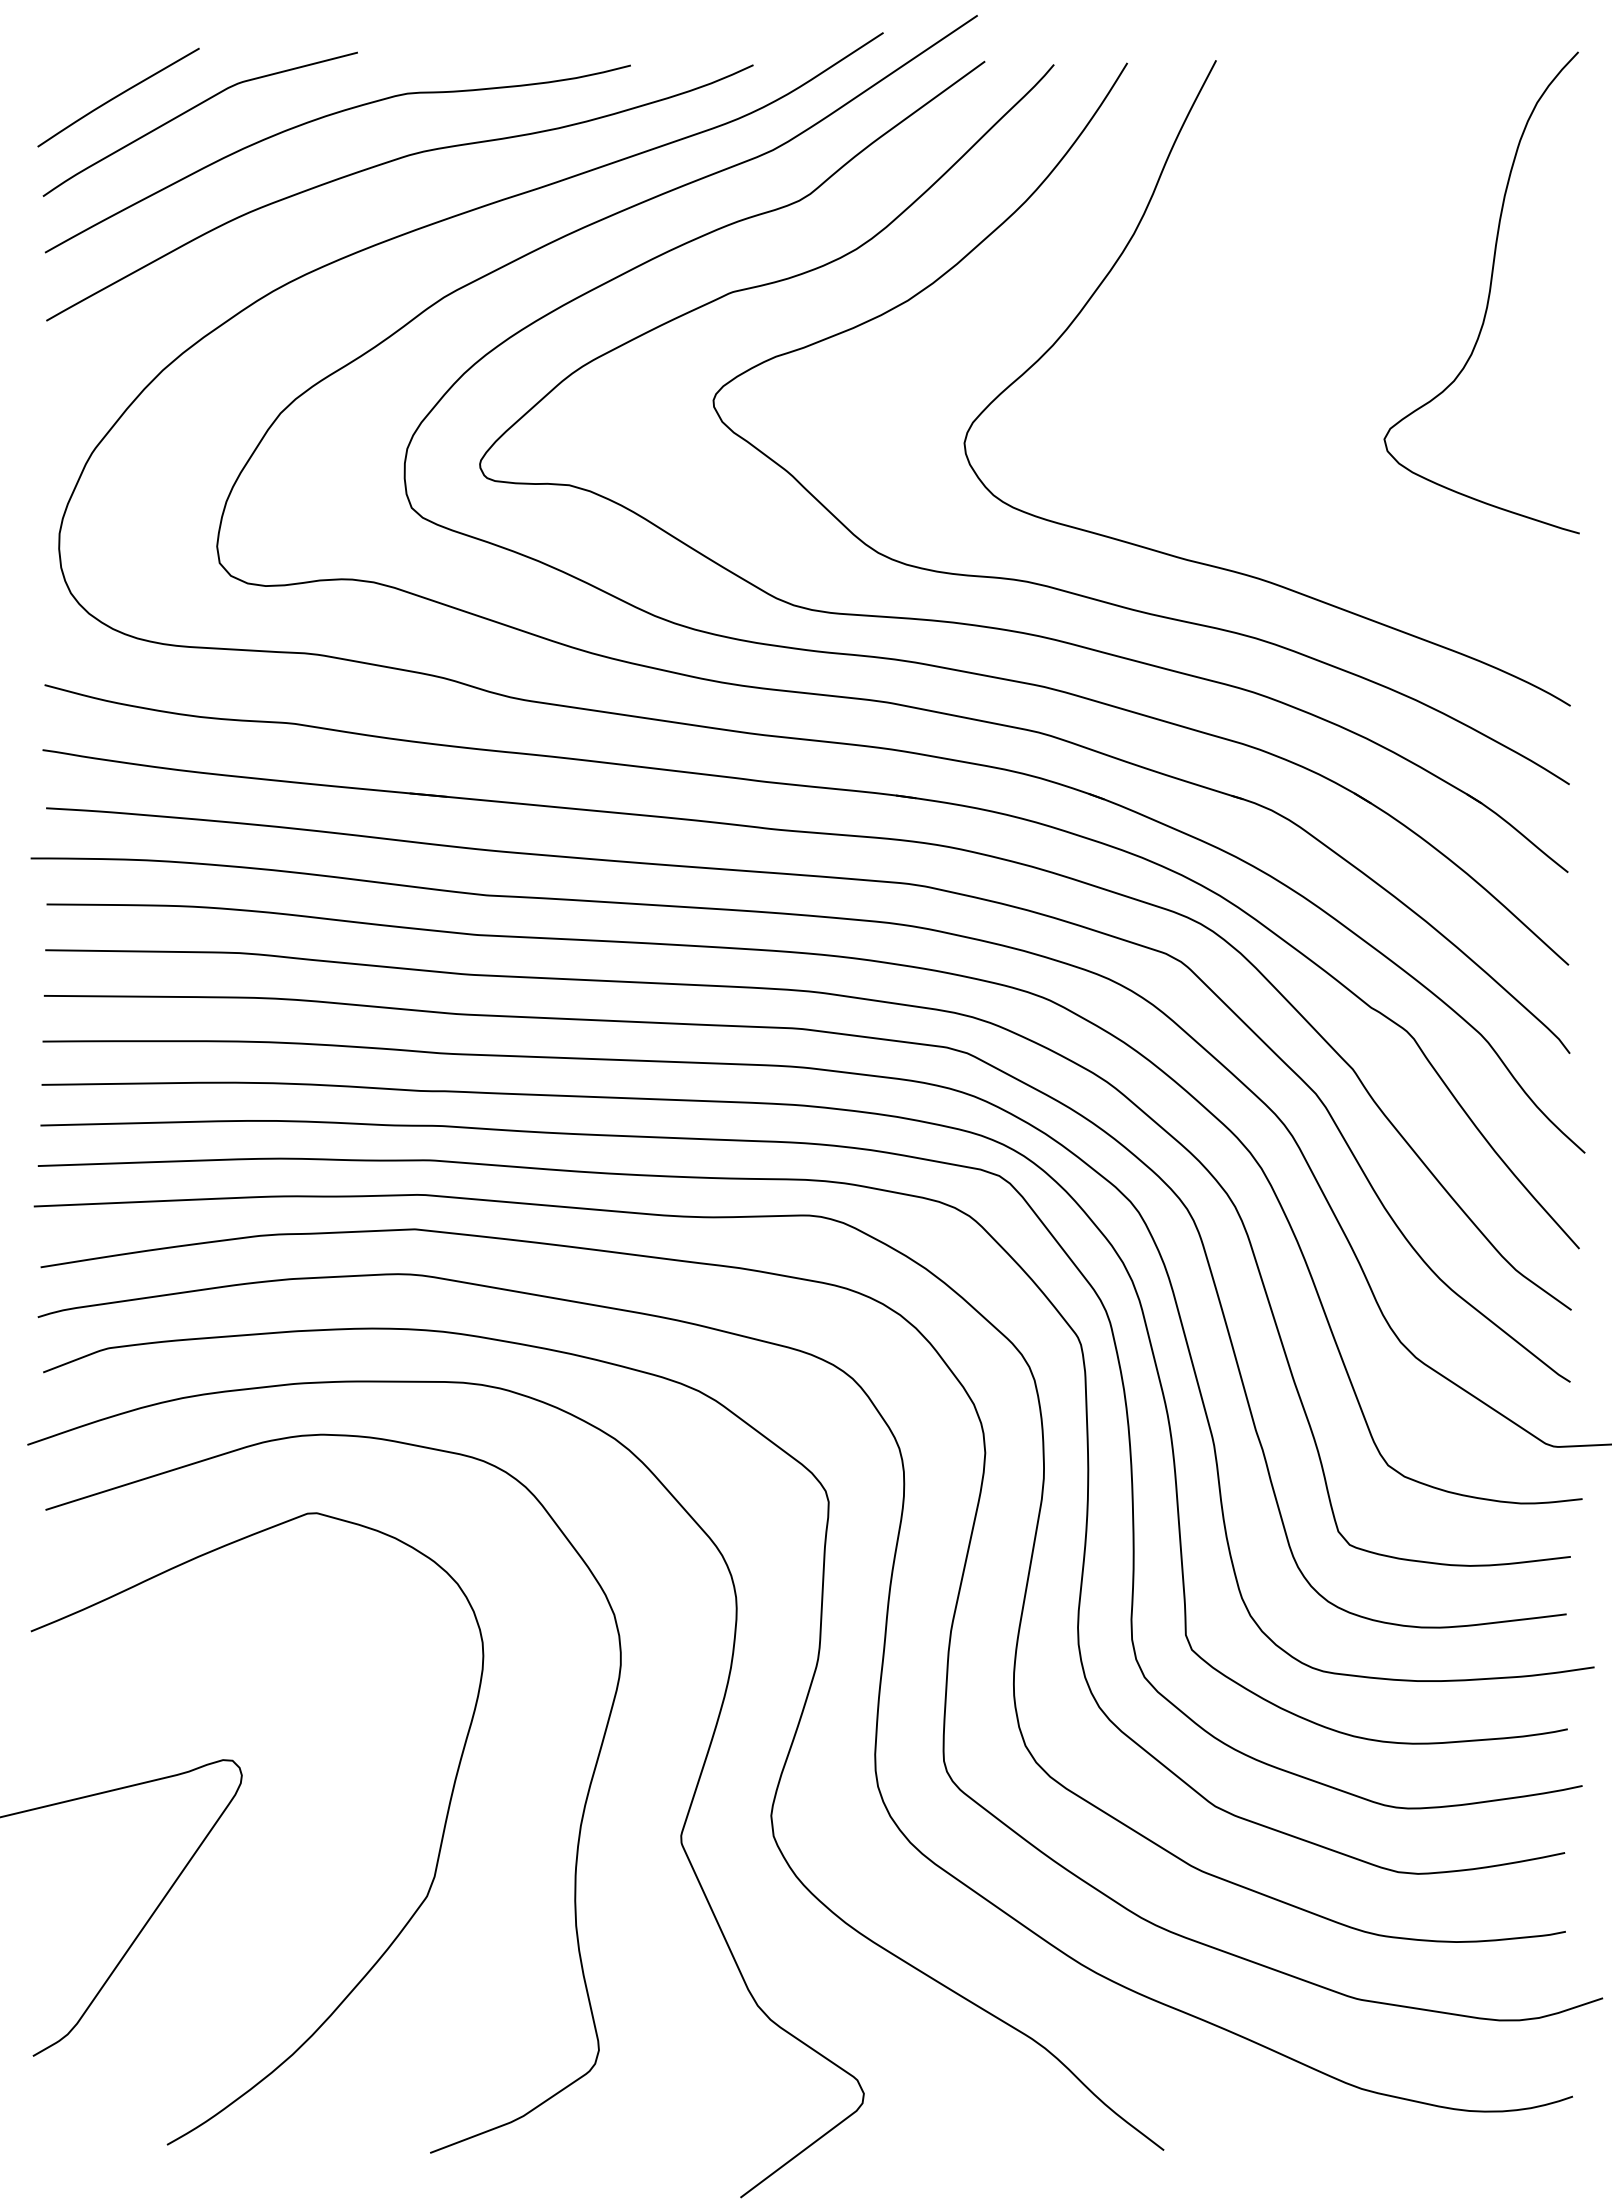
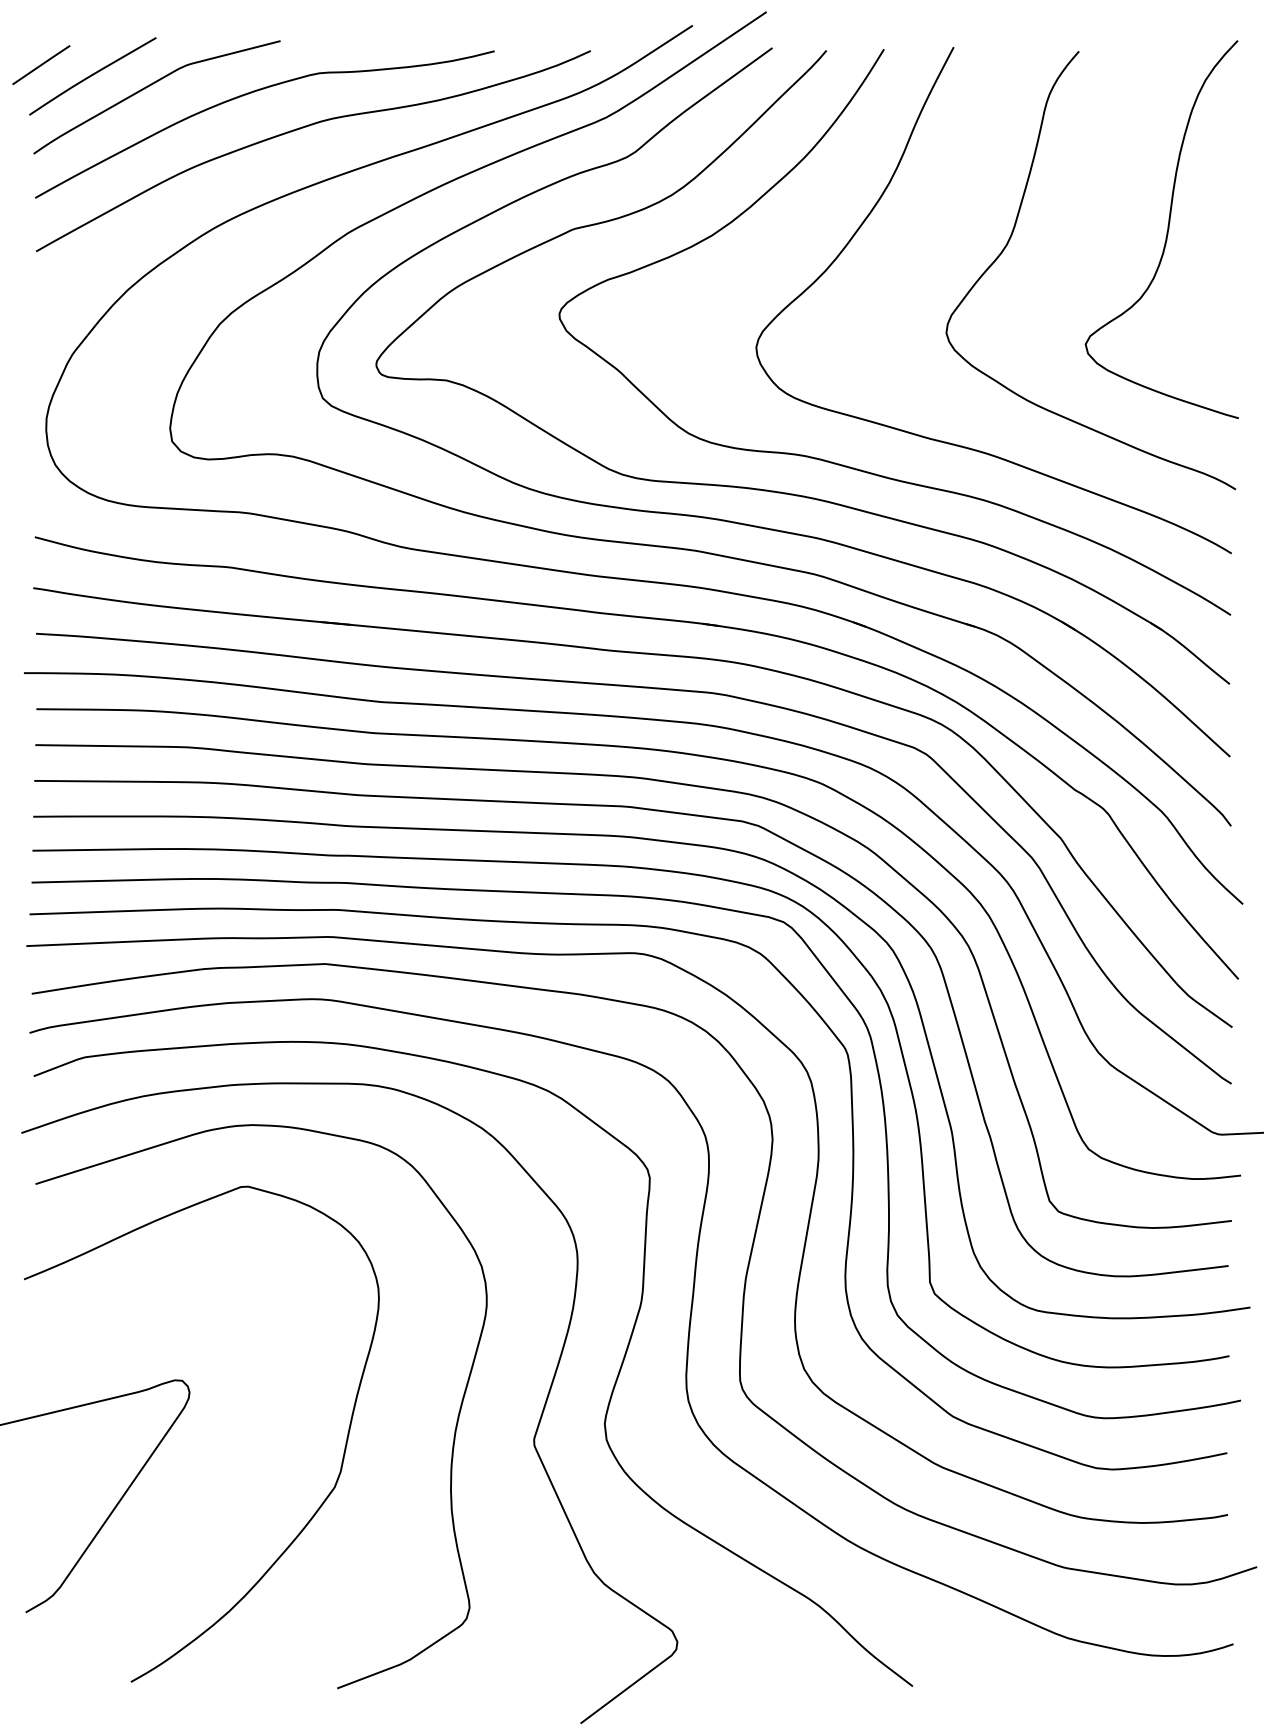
line: (52, 83) -> (41, 65), added
curve: (1290, 301) -> (1011, 236), added

